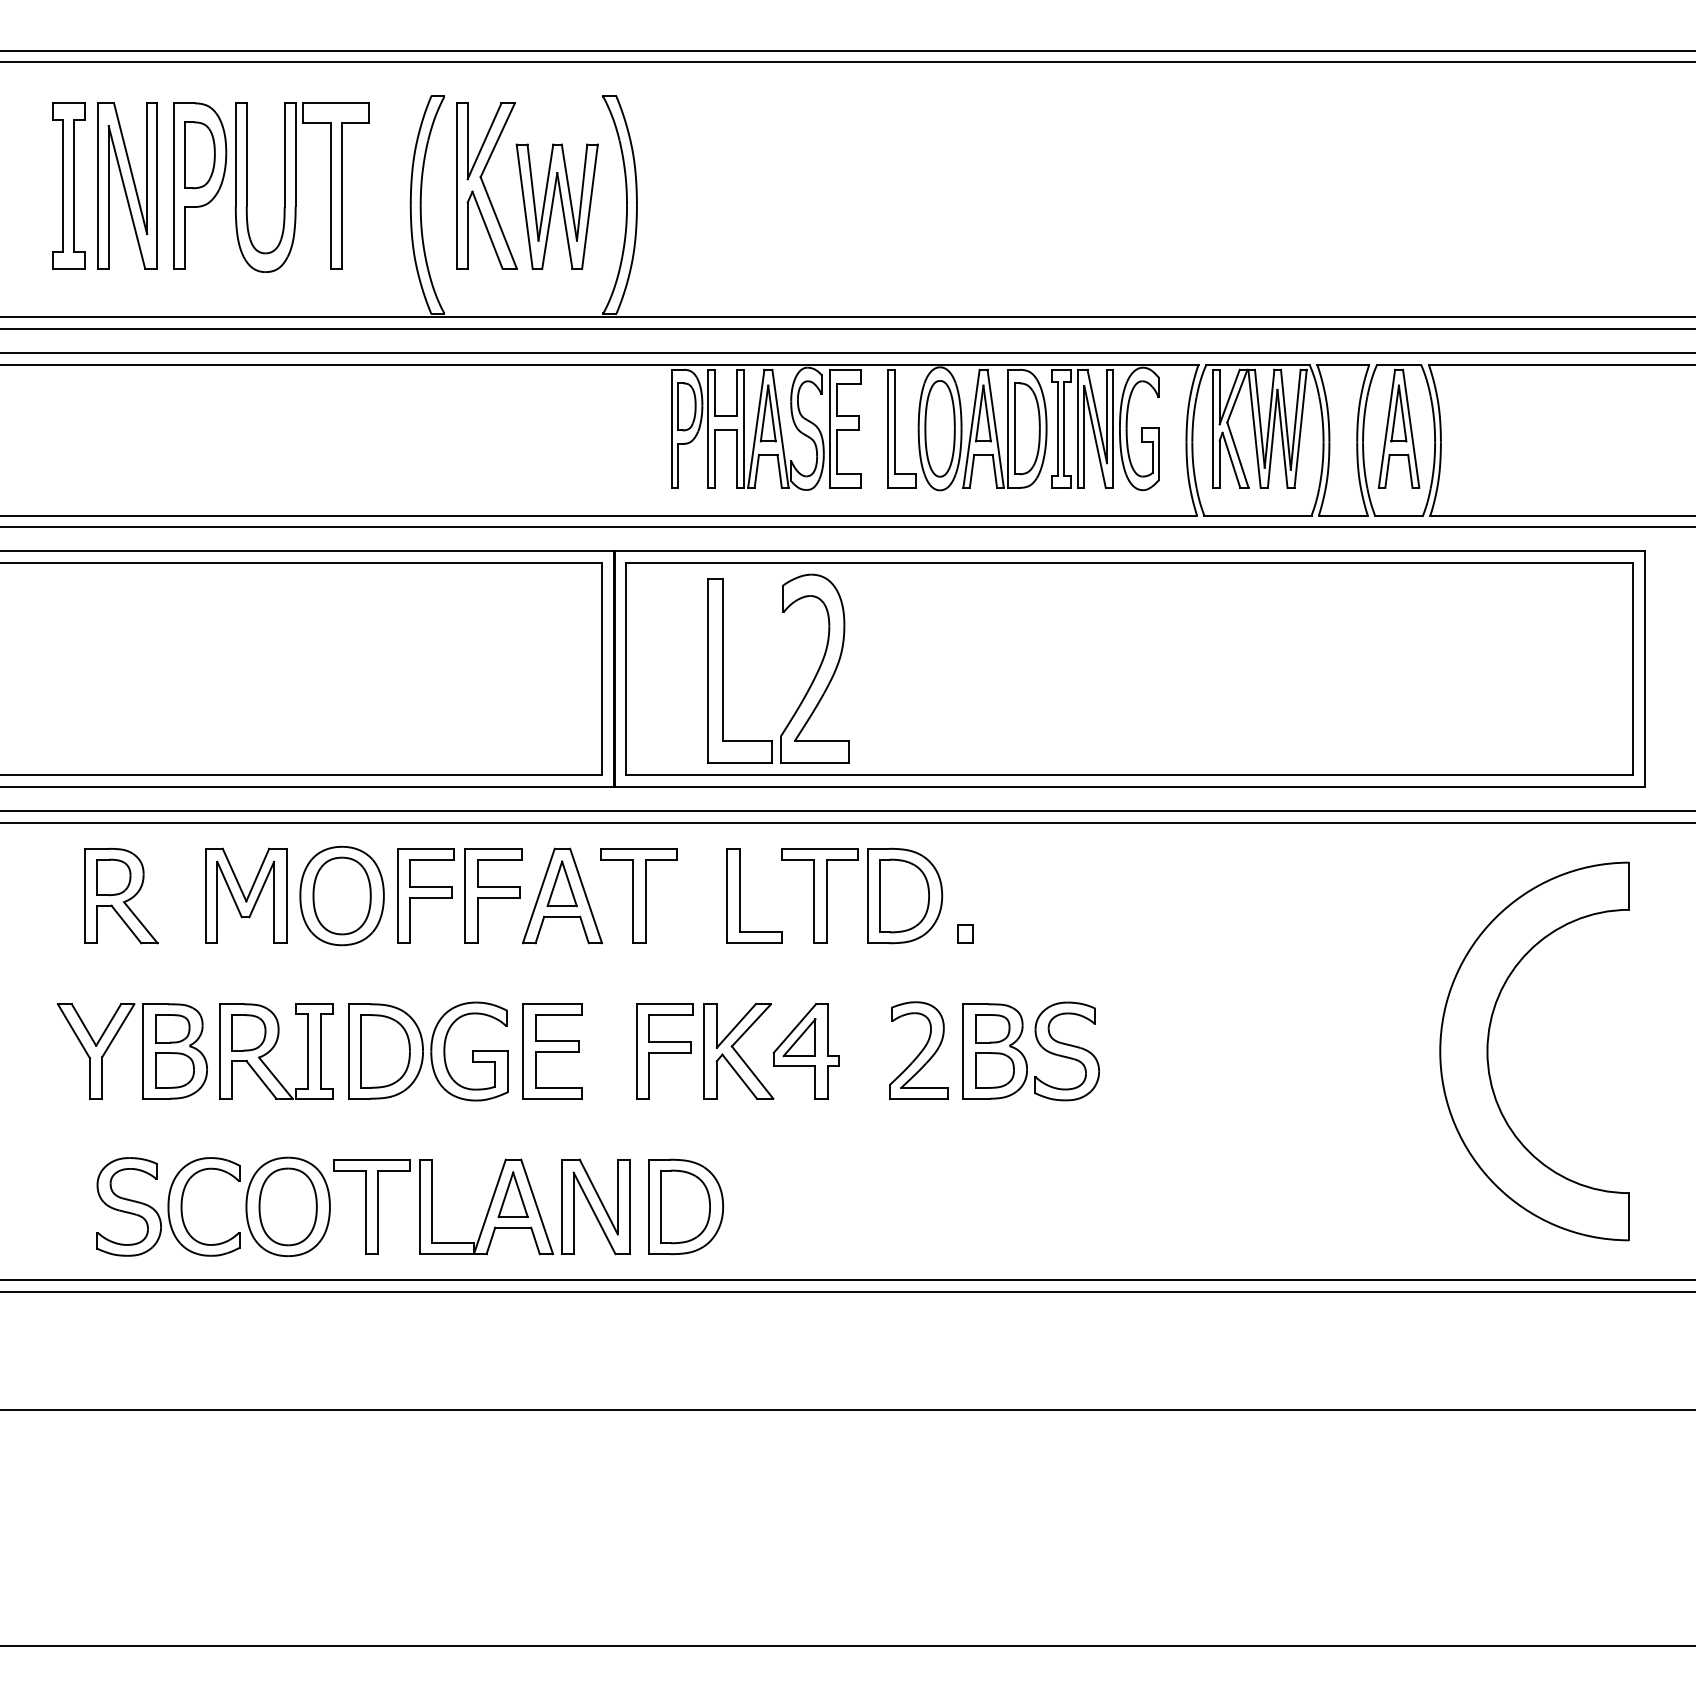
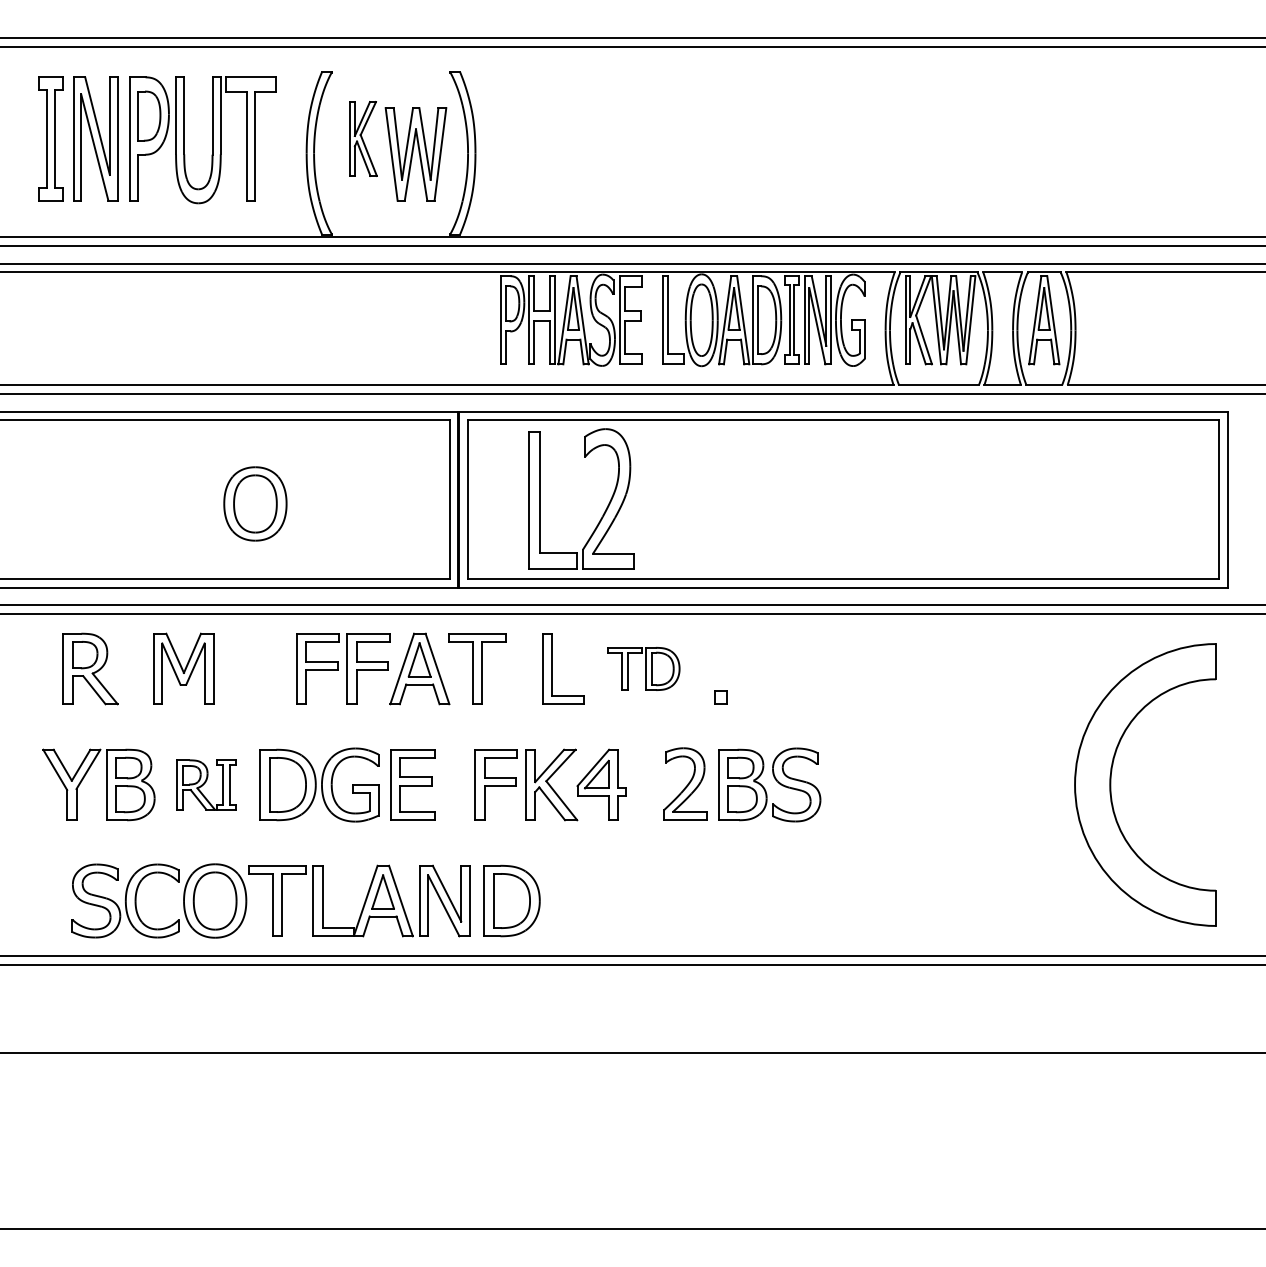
part: (486, 185) -> (363, 138), size x0.6
part: (342, 895) -> (255, 503), moved
part: (862, 895) -> (643, 668), size x0.6
part: (276, 1050) -> (206, 784), size x0.7

